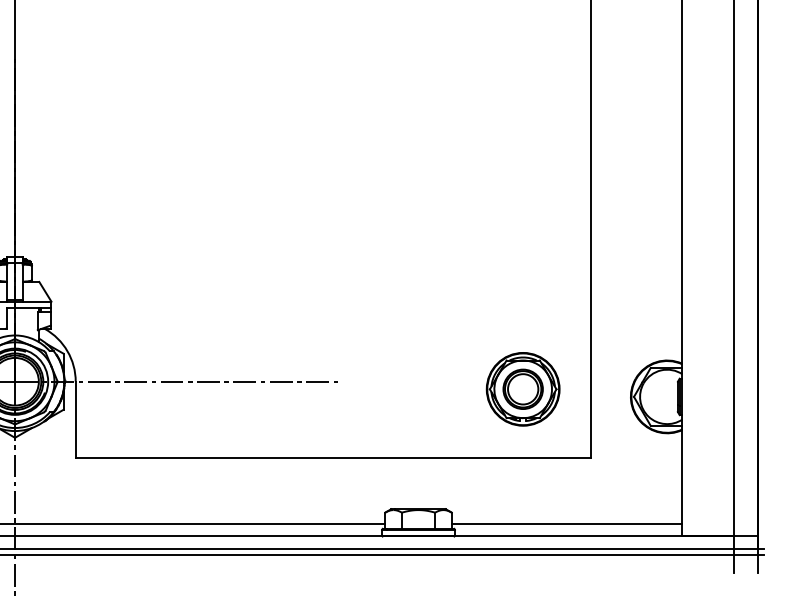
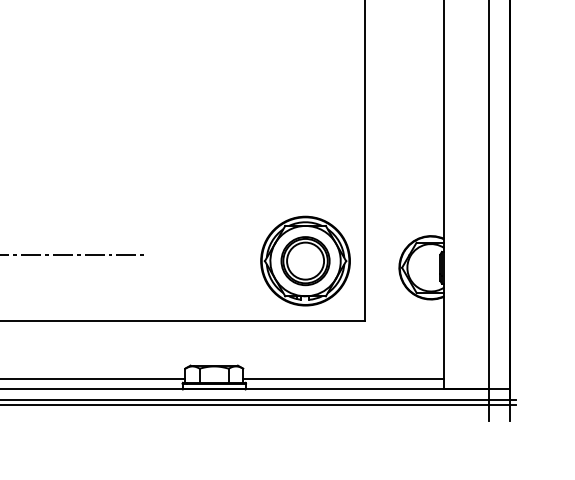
part: (522, 389) -> (304, 261), size x1.4

